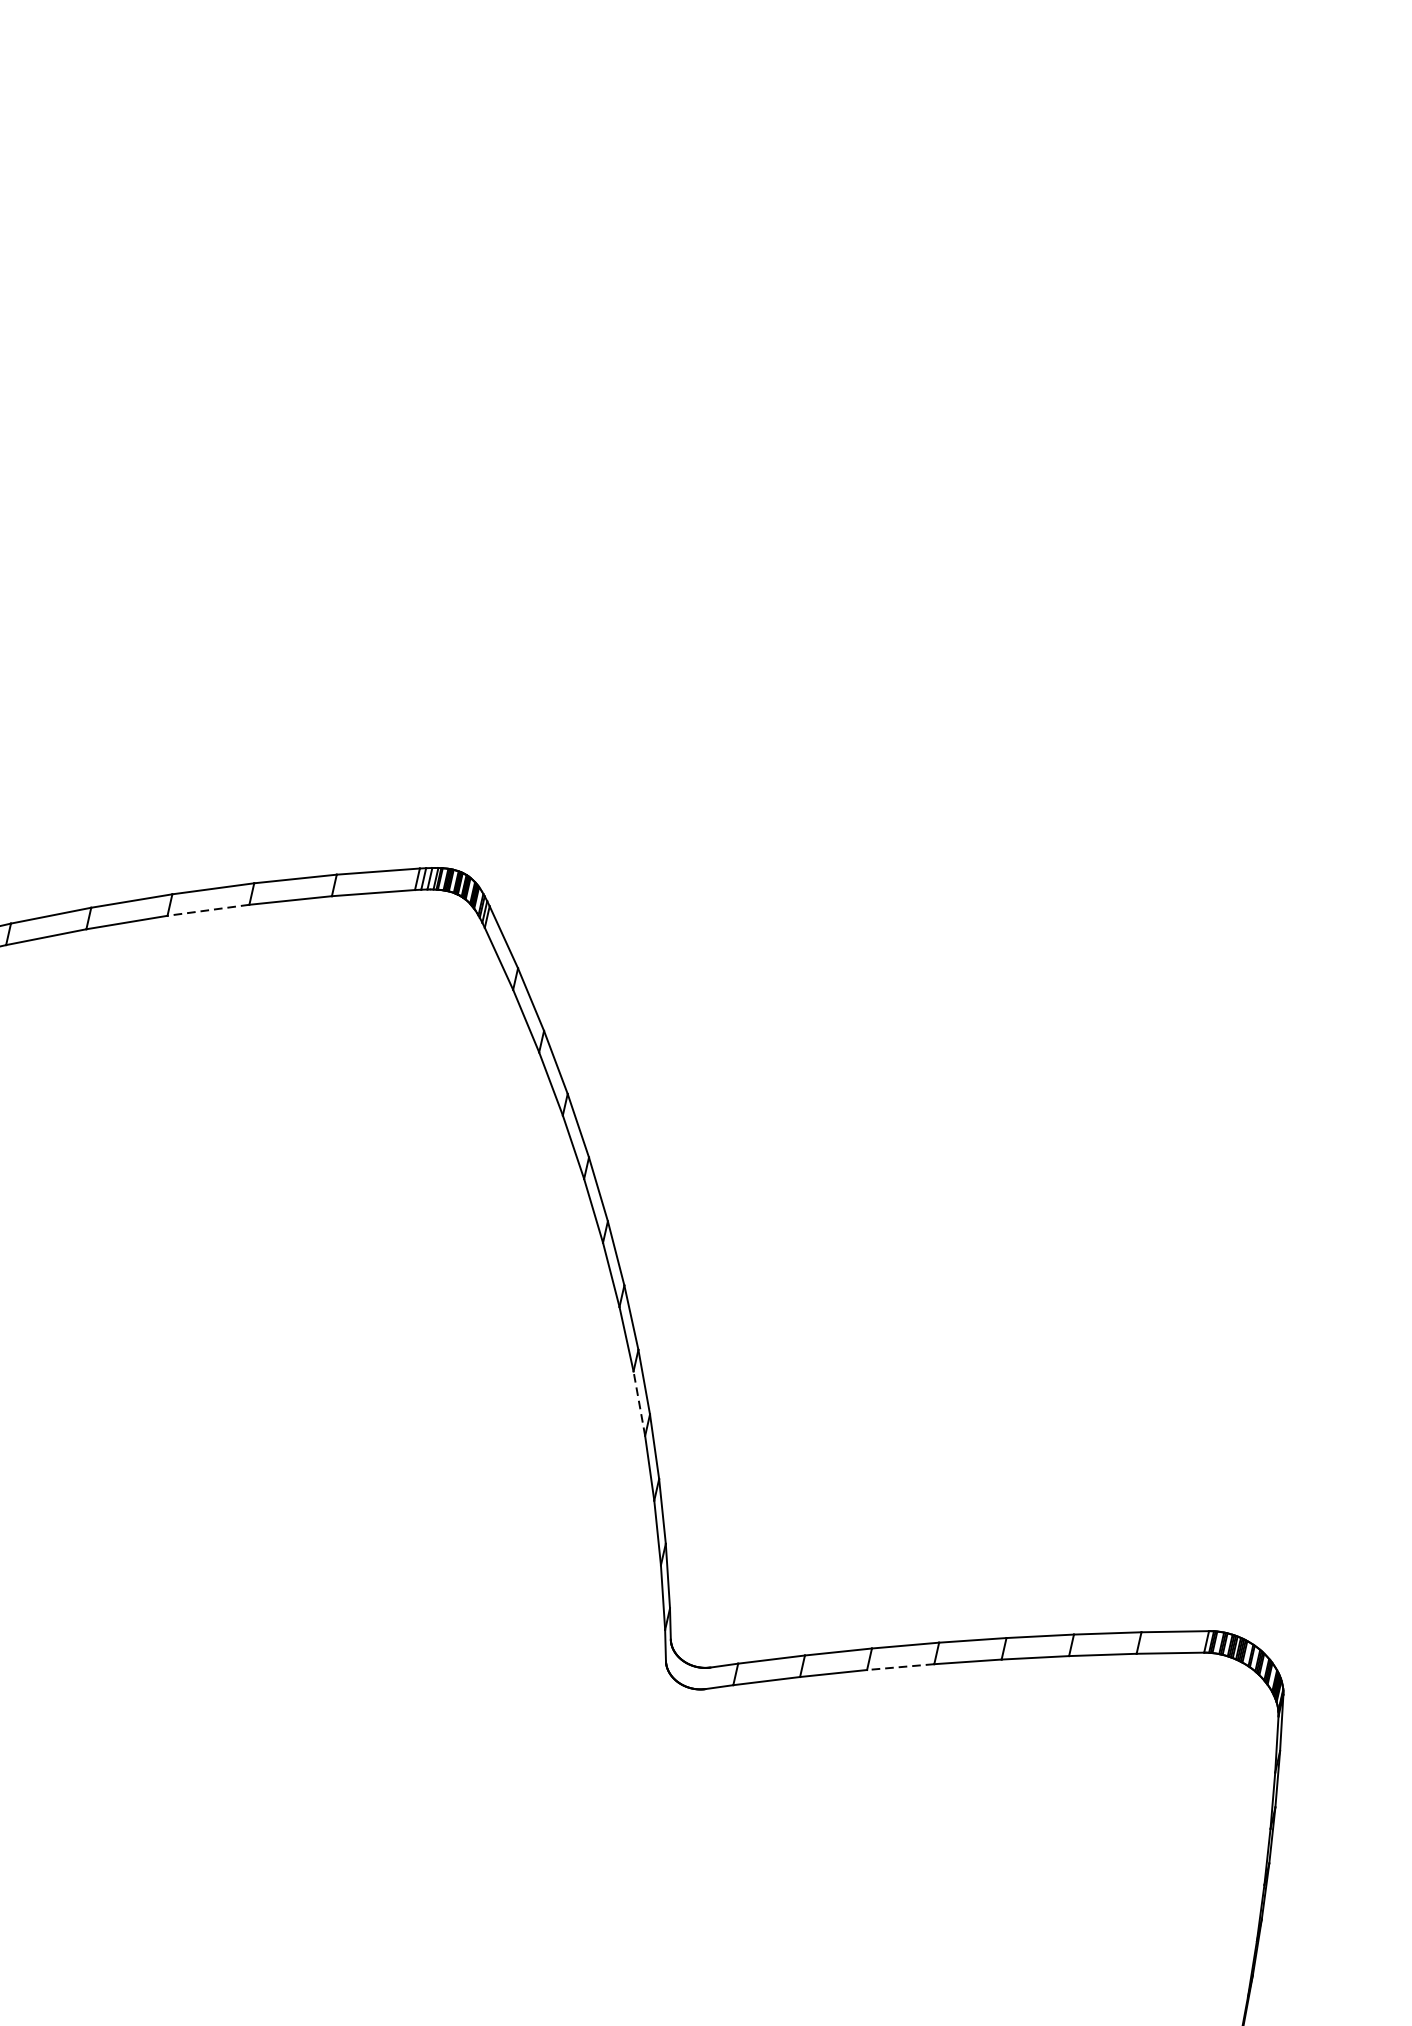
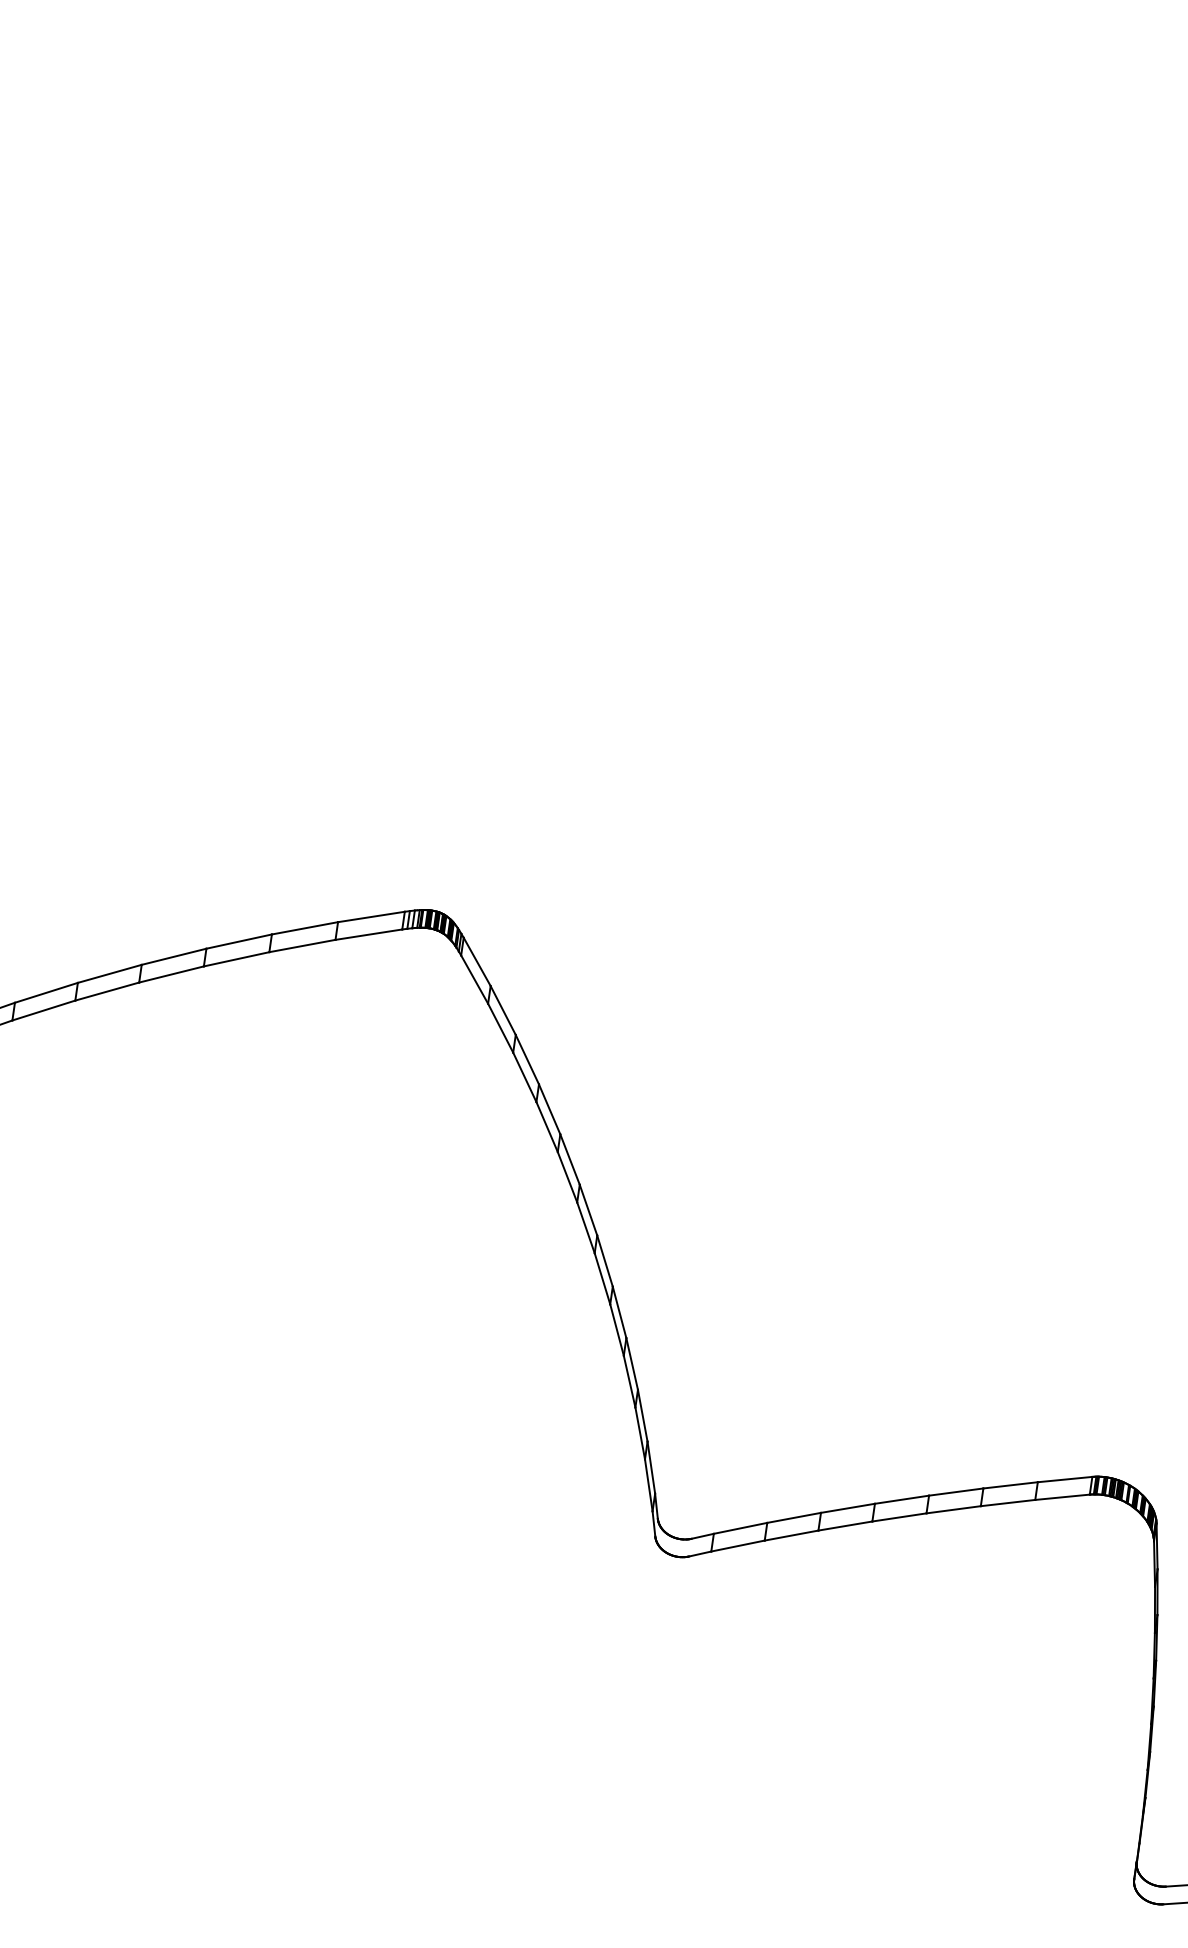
line: (208, 910) -> (236, 959), dashed -> solid
line: (639, 1404) -> (617, 1330), dashed -> solid
line: (899, 1667) -> (844, 1526), dashed -> solid

